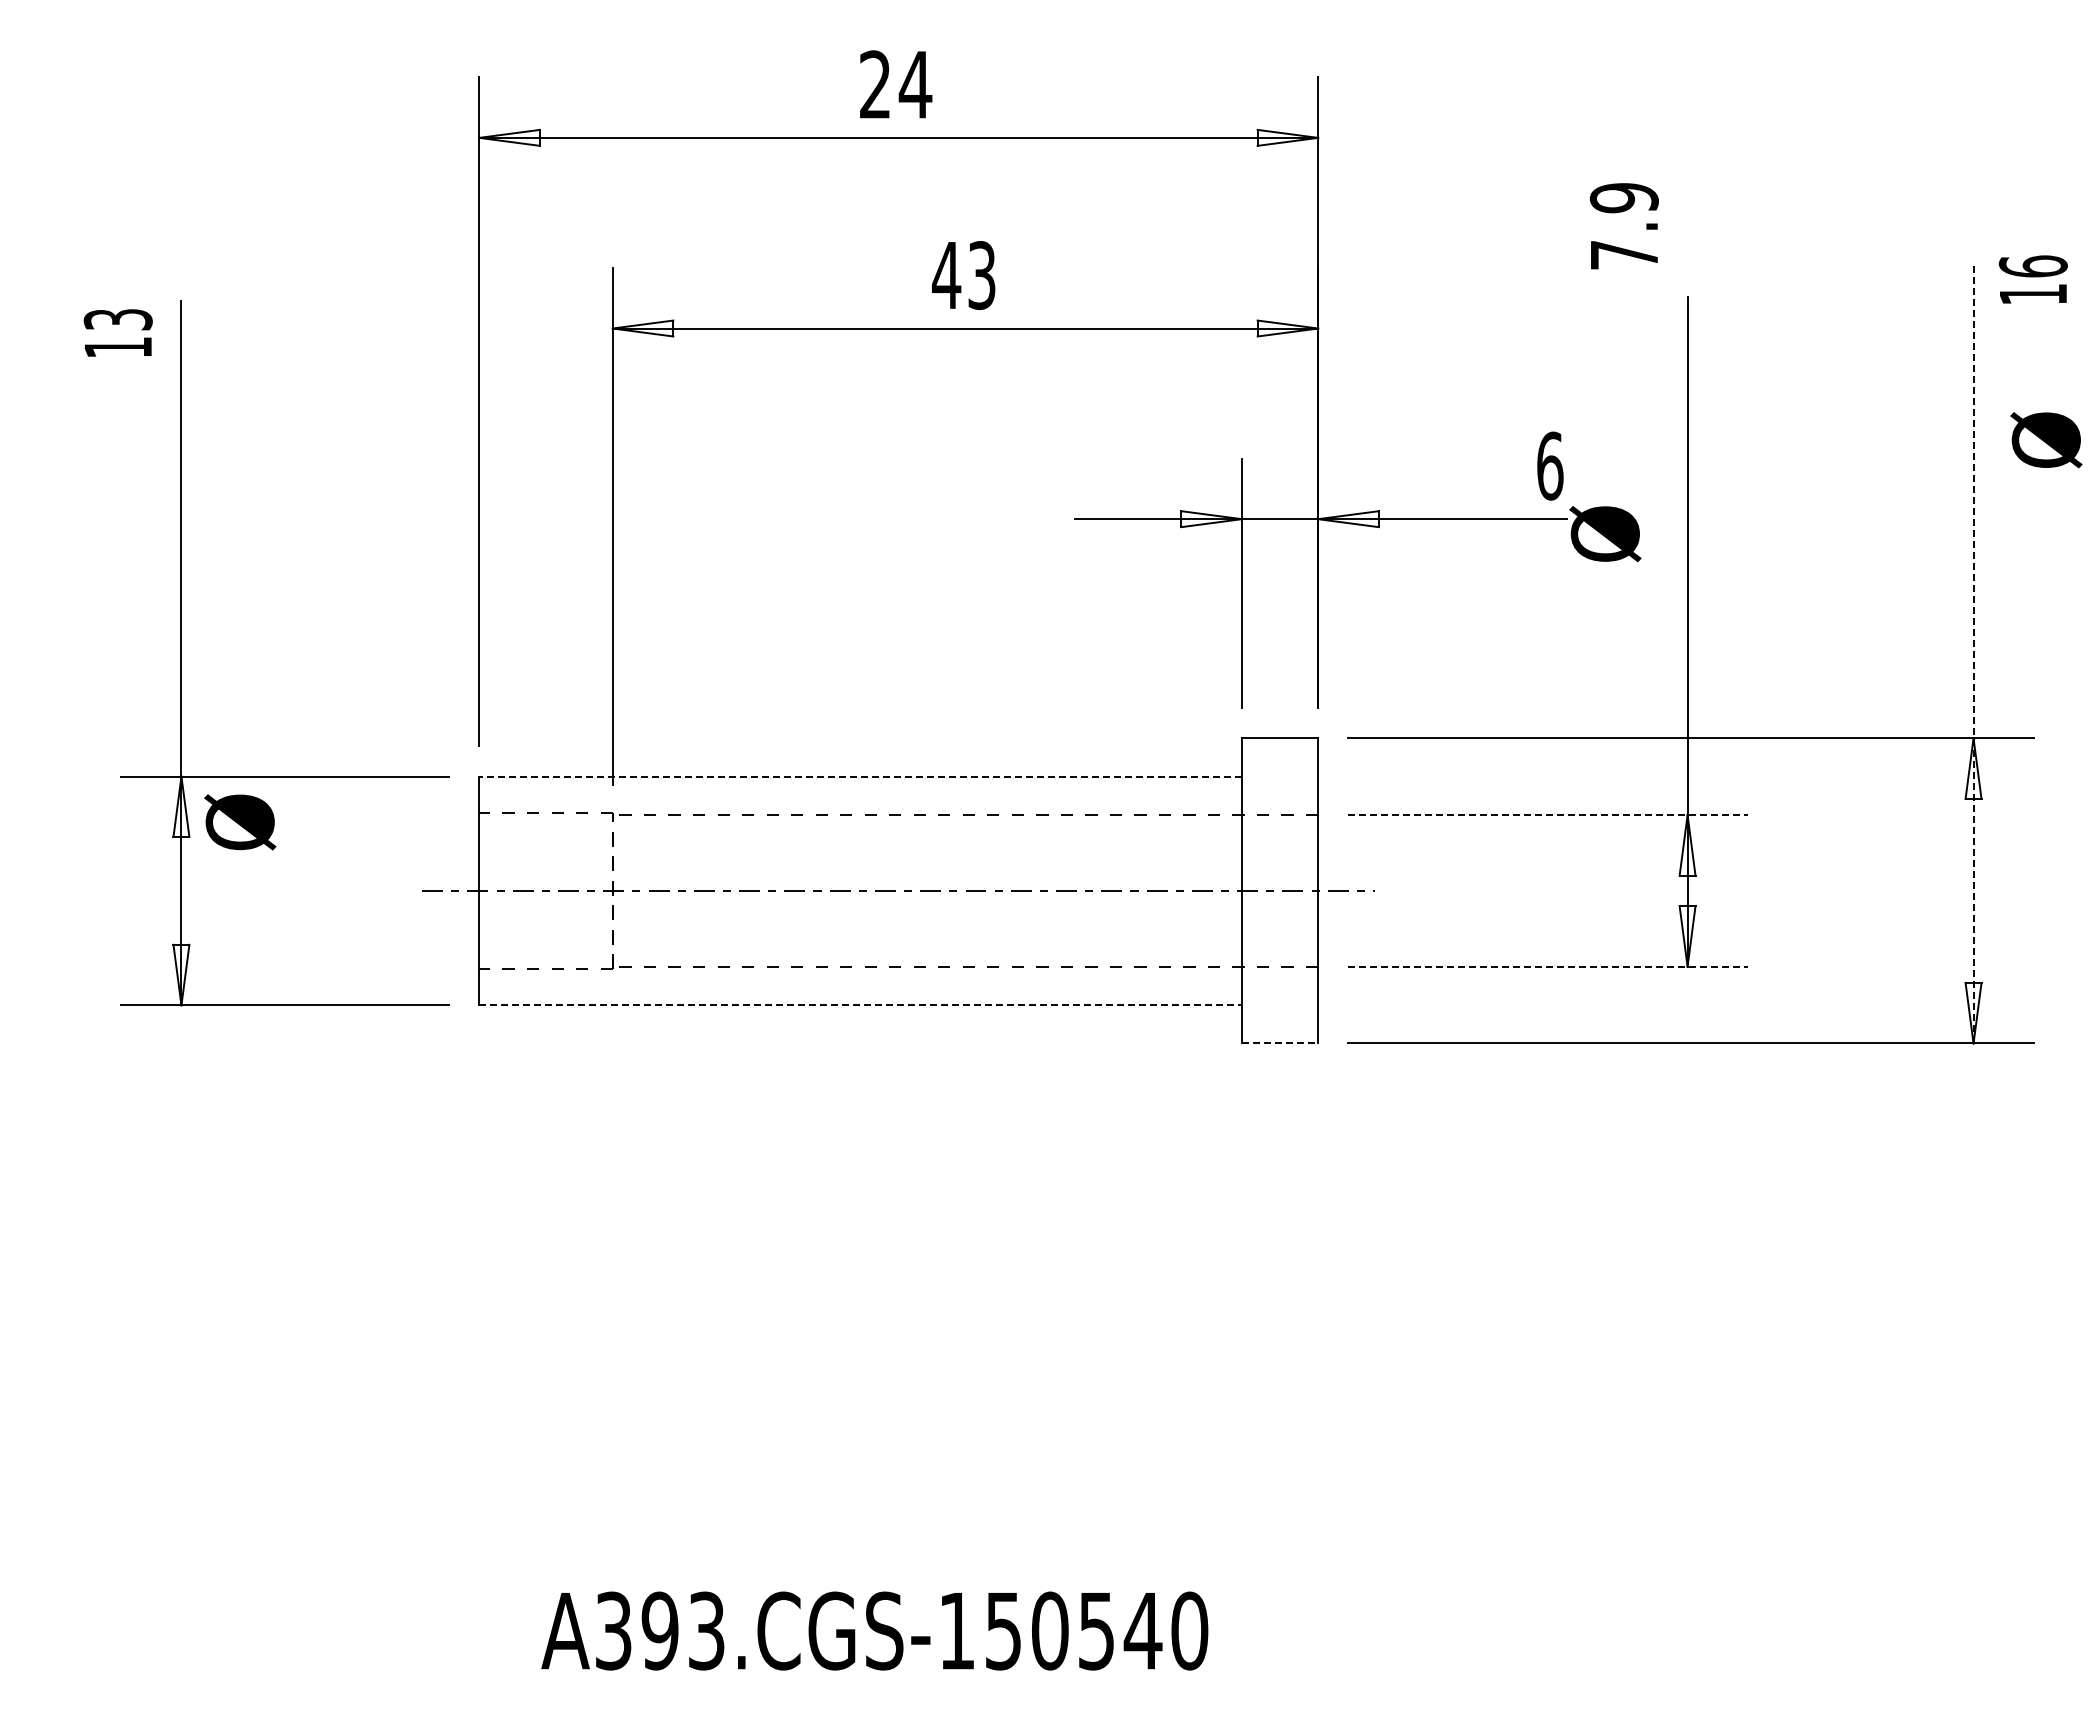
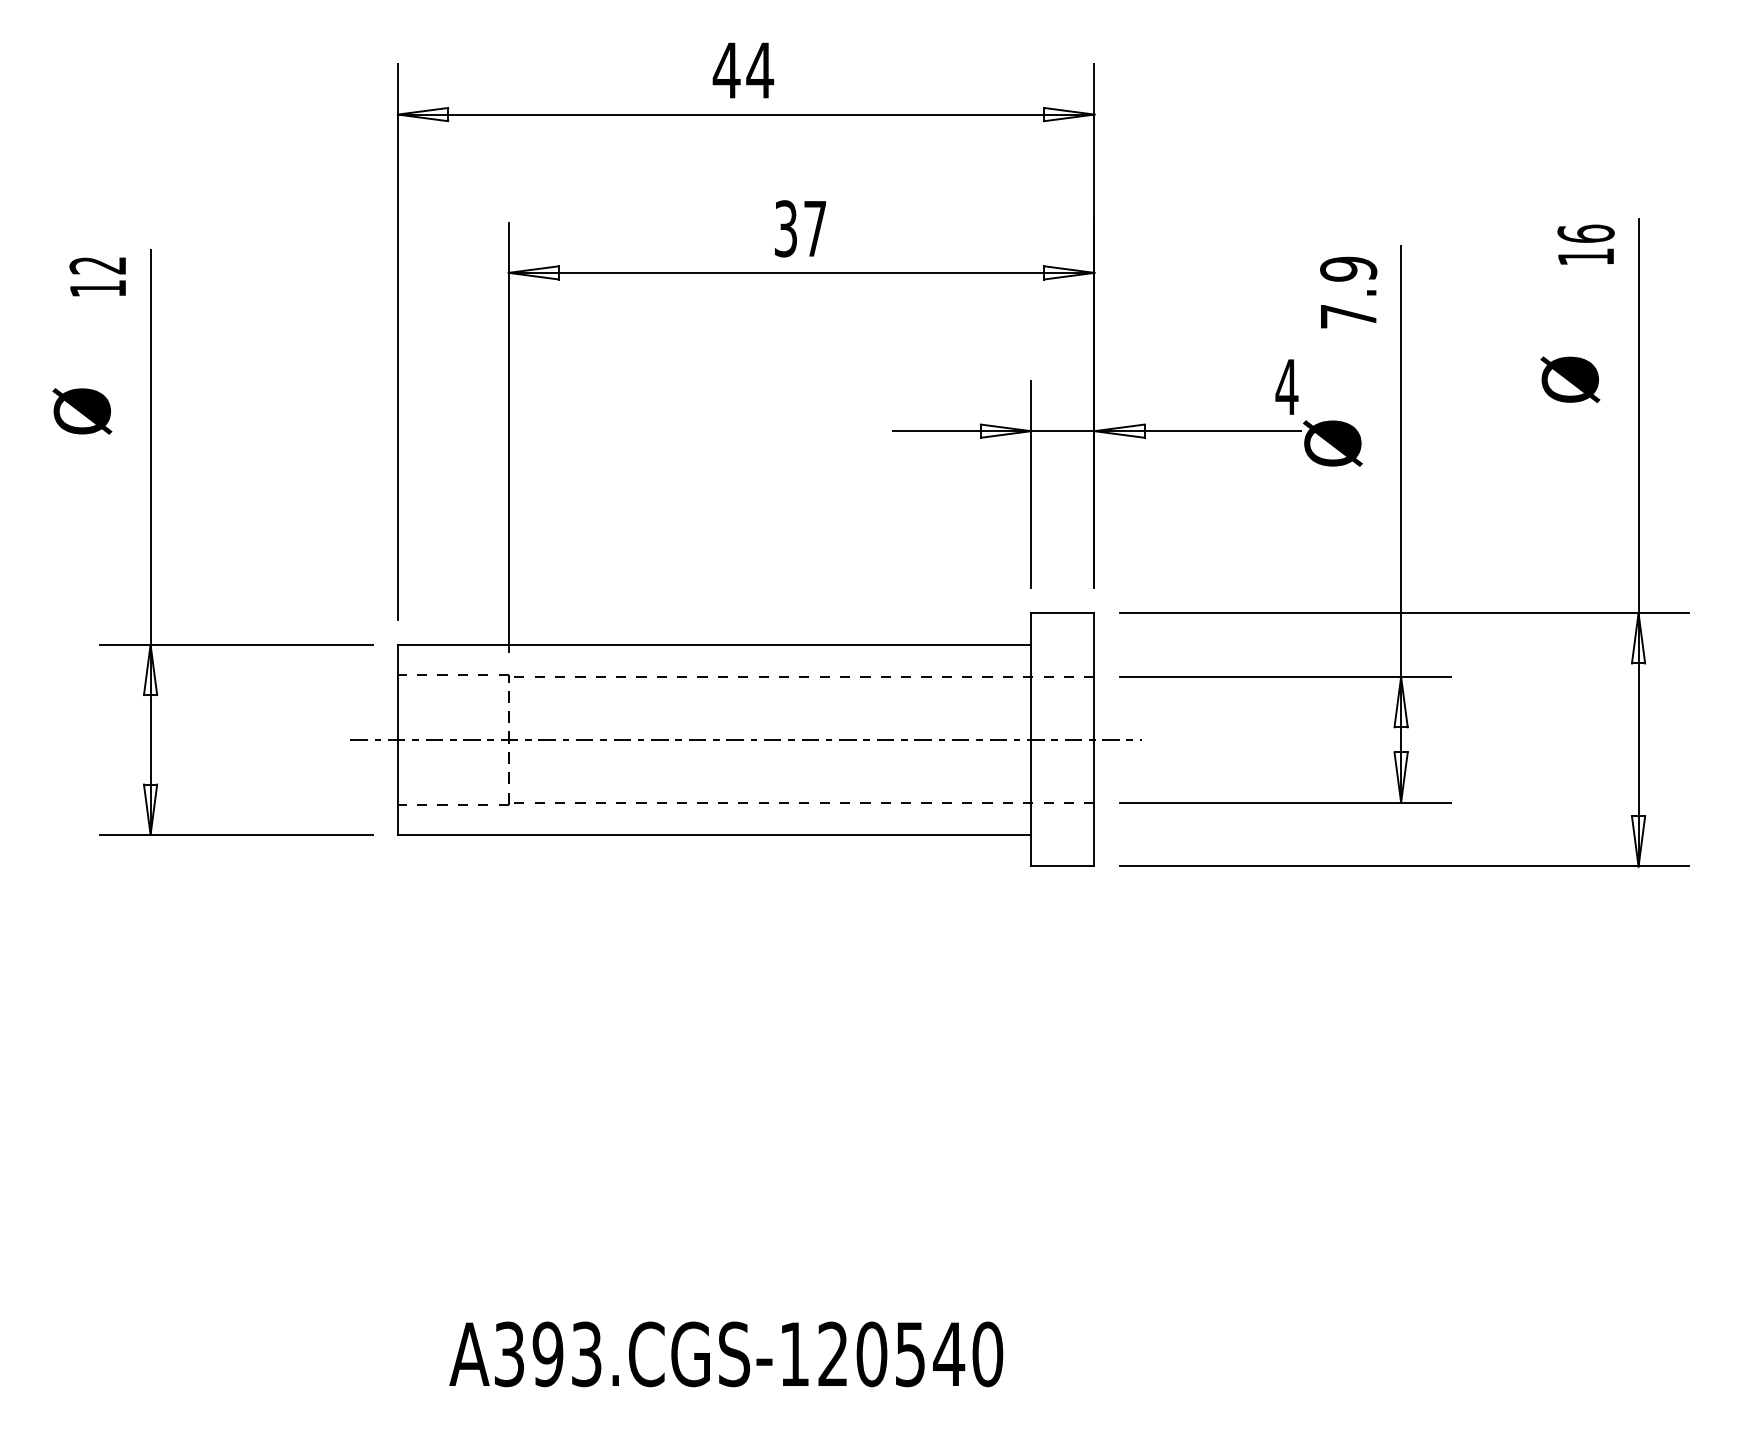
text: (875, 84) -> (726, 70), 24 -> 44
text: (1623, 226) -> (1347, 292), moved
text: (963, 275) -> (799, 228), 43 -> 37
text: (2032, 279) -> (1585, 244), moved
text: (117, 319) -> (97, 265), 13 -> 12
text: (2046, 440) -> (1570, 379), moved
text: (1549, 465) -> (1286, 386), 6 -> 4
line: (1973, 652) -> (1638, 541), dashed -> solid
line: (860, 776) -> (714, 644), dashed -> solid
line: (1548, 815) -> (1285, 677), dashed -> solid
text: (240, 822) -> (82, 411), moved
line: (1548, 966) -> (1285, 802), dashed -> solid
line: (861, 1005) -> (715, 834), dashed -> solid
line: (1280, 1043) -> (1063, 866), dashed -> solid
text: (1003, 1630) -> (833, 1353), A393.CGS-150540 -> A393.CGS-120540

